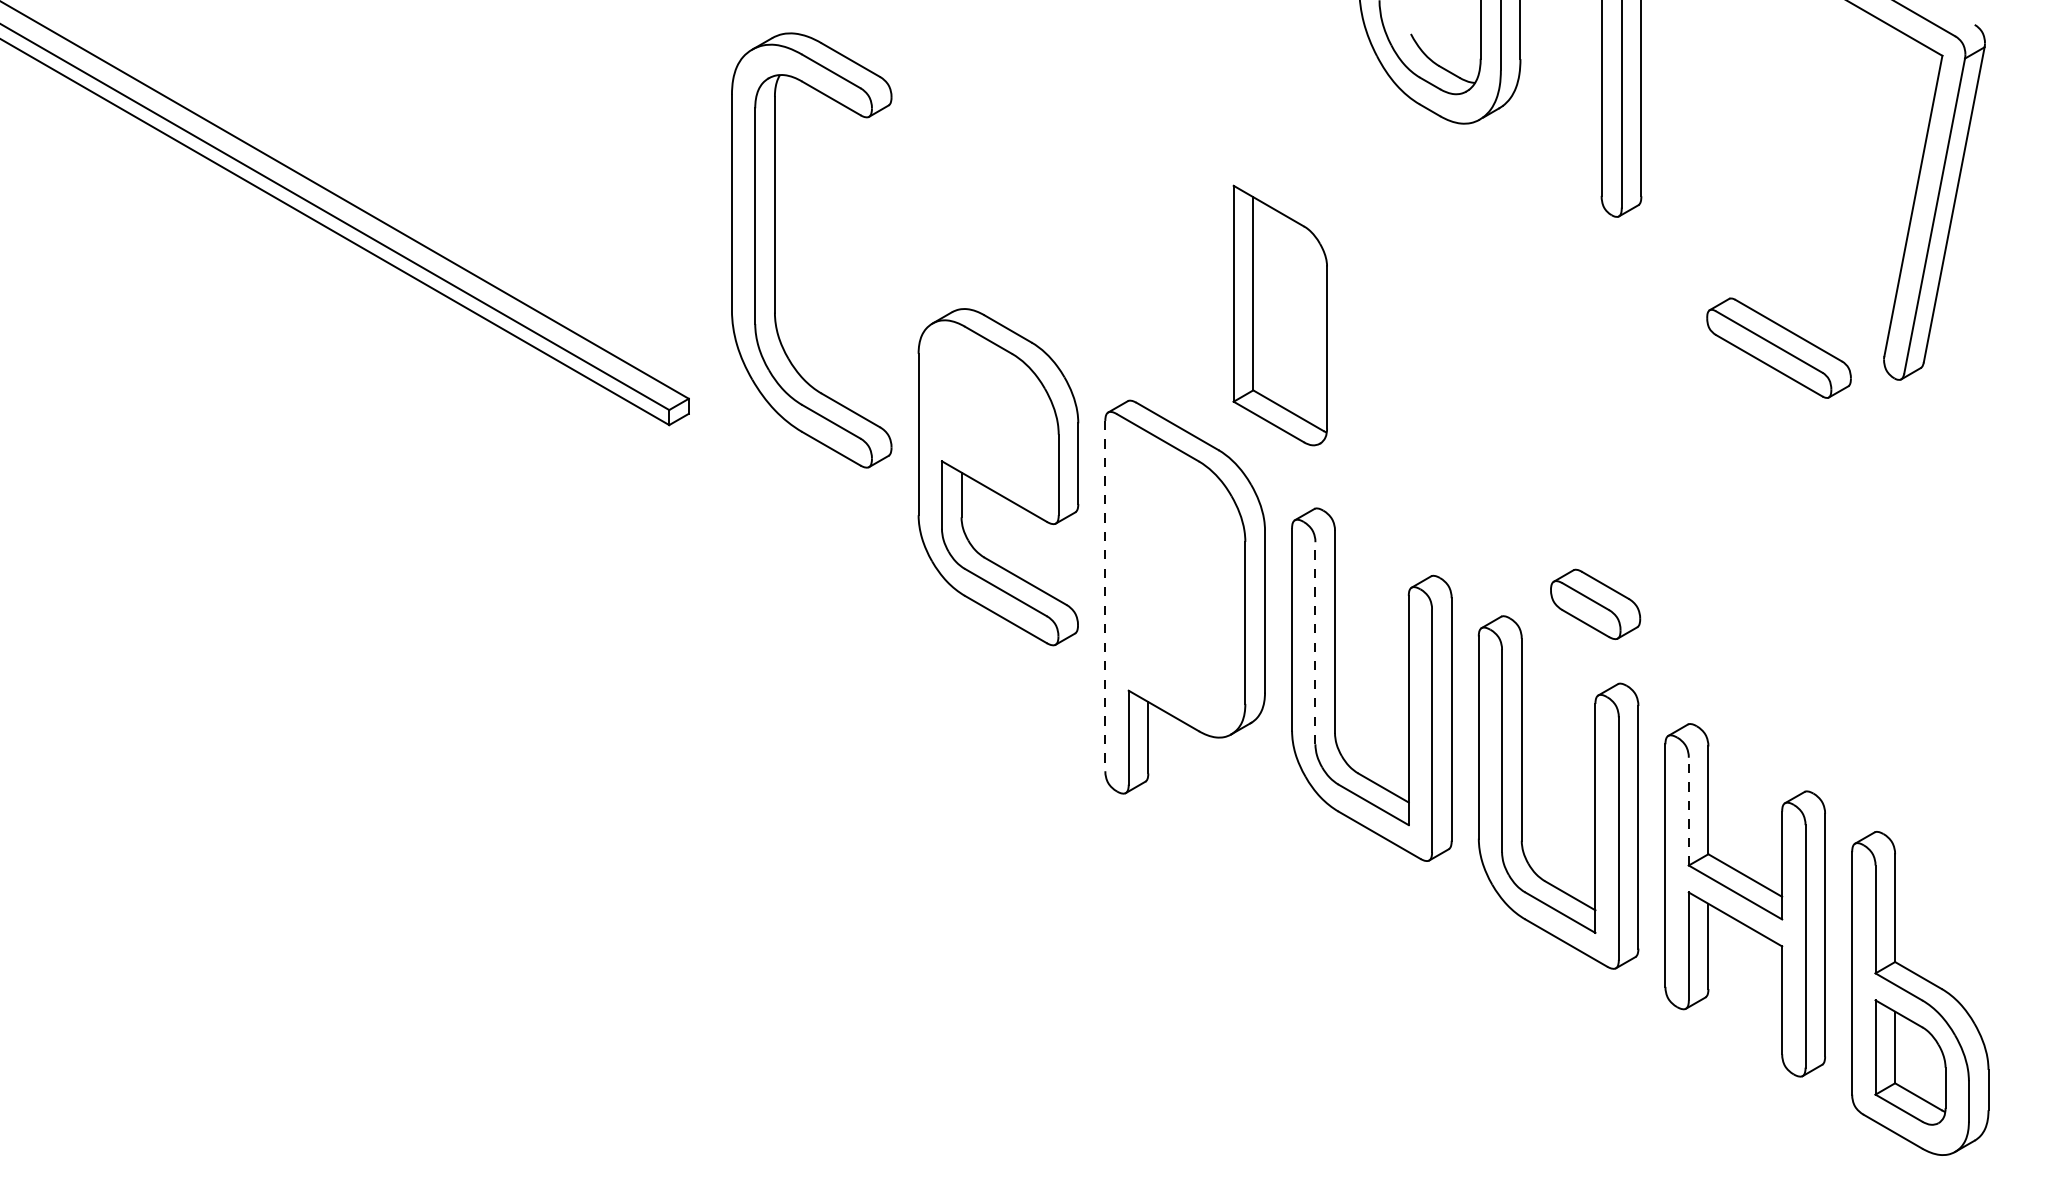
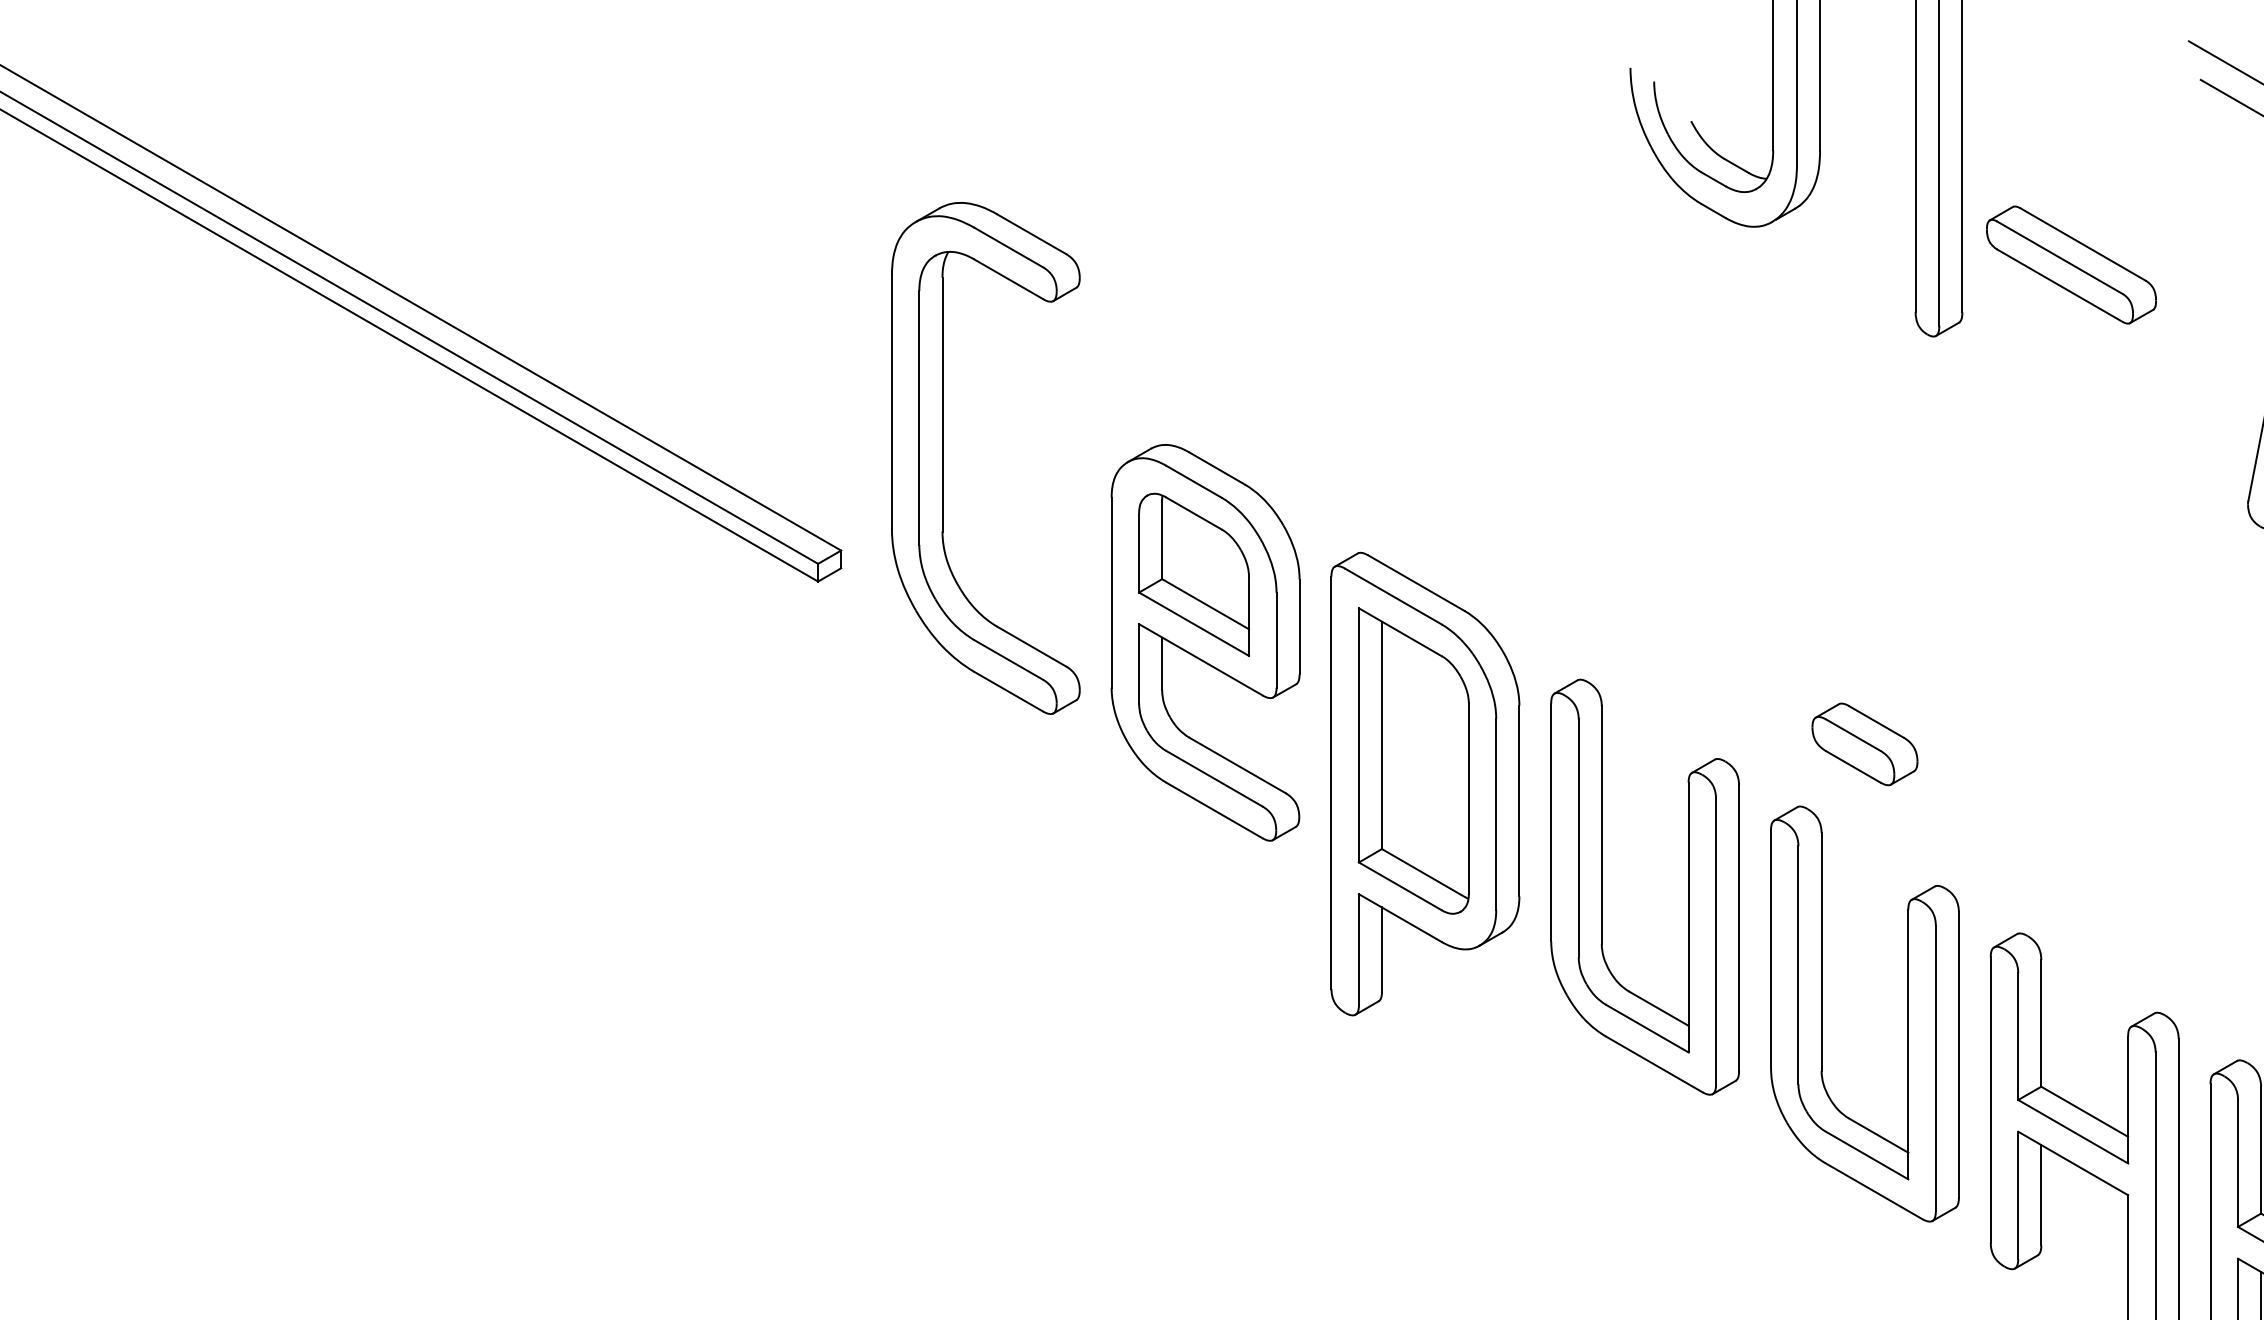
part: (775, 250) -> (943, 458), moved
part: (1279, 315) -> (1412, 760), moved
part: (1778, 347) -> (2070, 264), moved
part: (988, 419) -> (1193, 574), added
line: (1105, 596) -> (1331, 783), dashed -> solid
part: (1595, 604) -> (1864, 744), moved
line: (1315, 642) -> (1578, 837), dashed -> solid
line: (1688, 811) -> (2017, 1036), dashed -> solid

